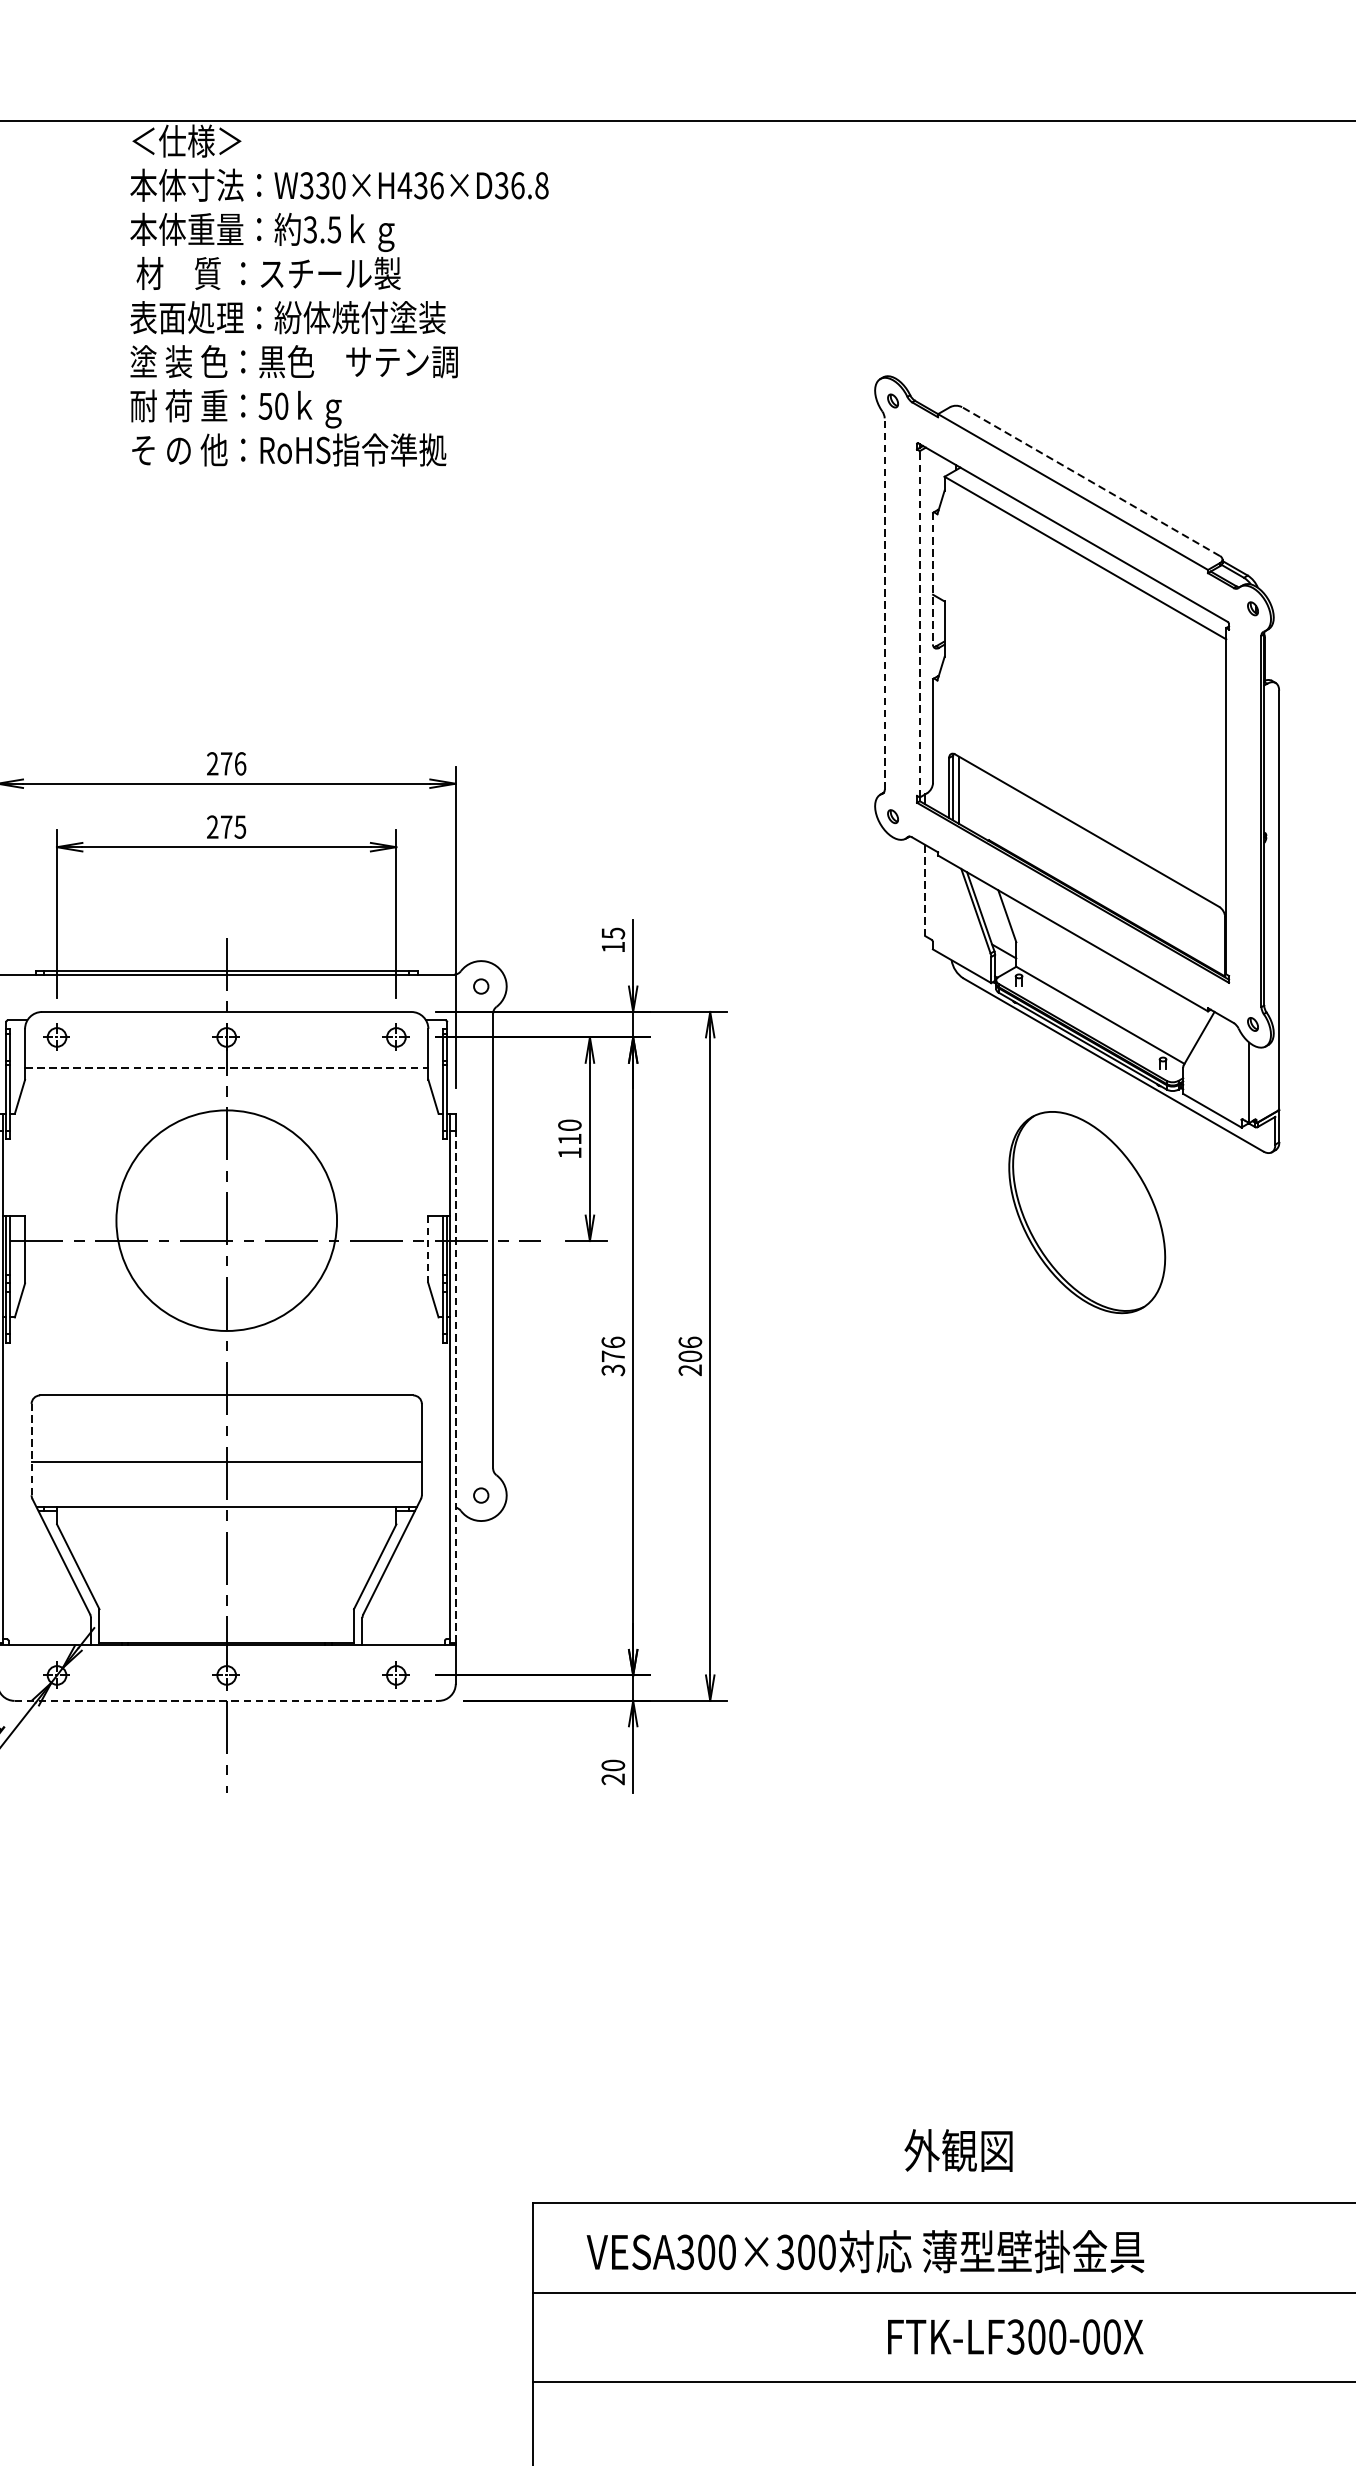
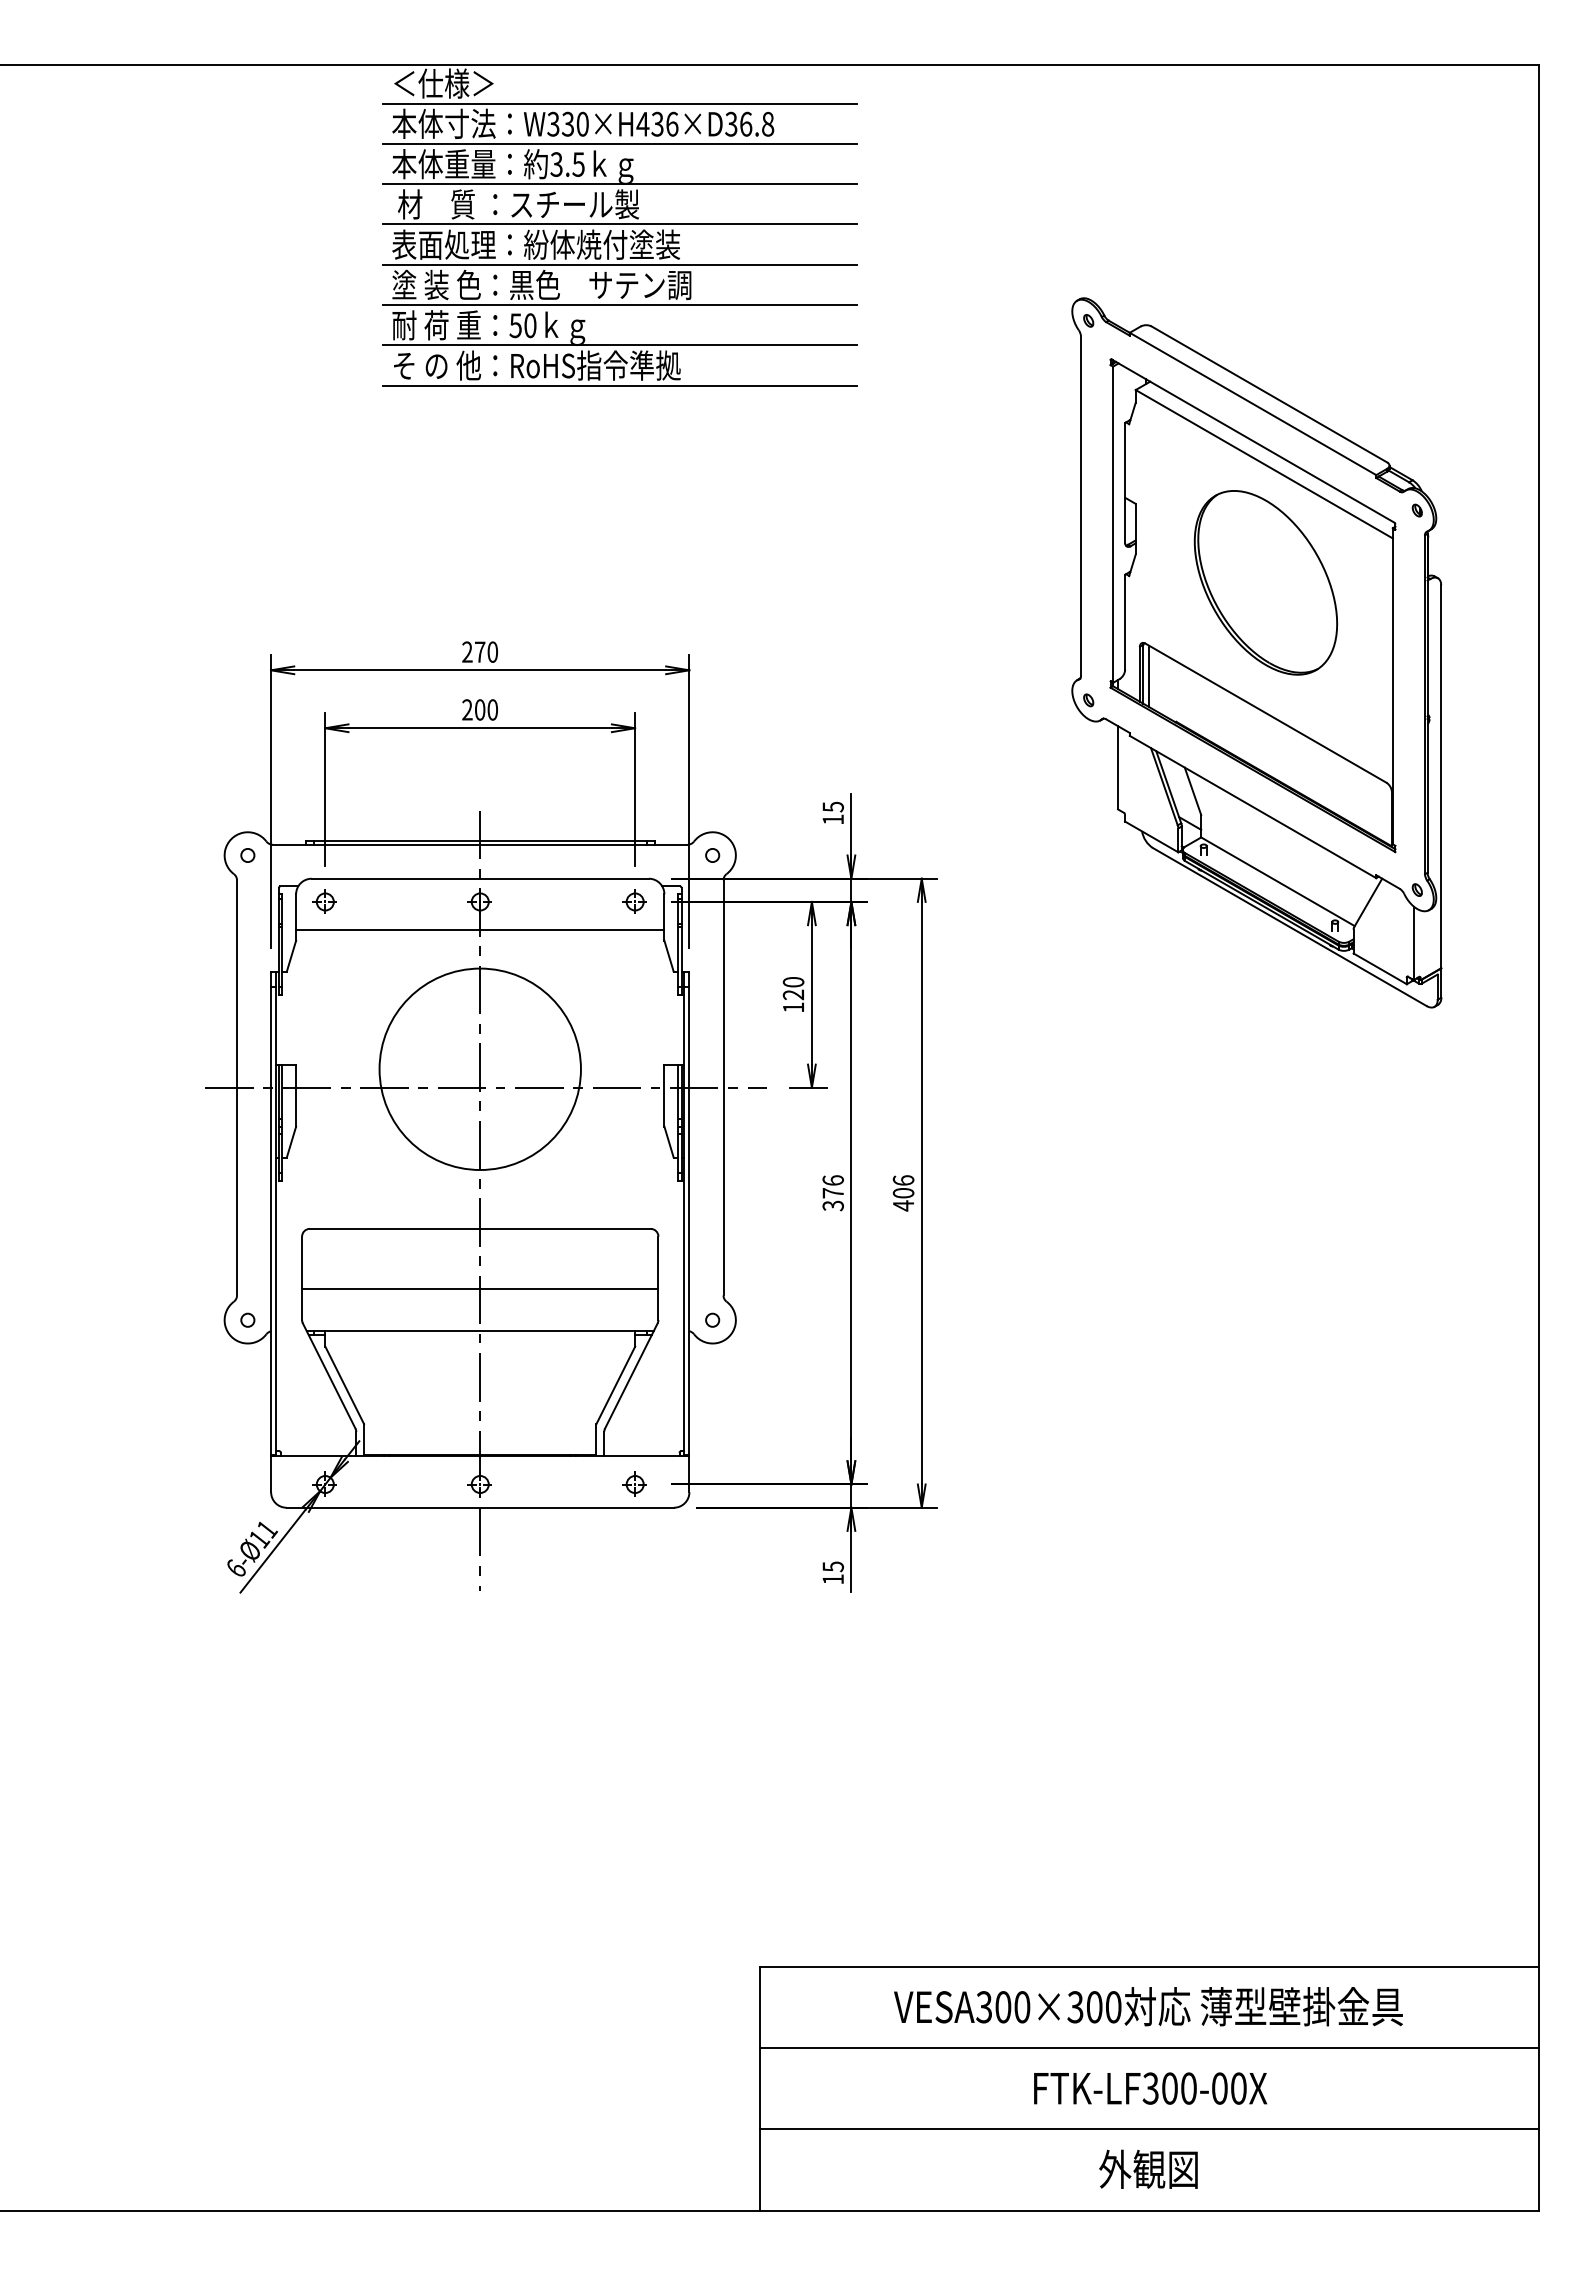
line: (379, 162) -> (619, 103), added
line: (379, 206) -> (619, 143), added
line: (379, 251) -> (619, 184), added
line: (379, 295) -> (619, 224), added
line: (379, 339) -> (619, 264), added
line: (379, 384) -> (619, 305), added
line: (379, 427) -> (619, 345), added
line: (379, 471) -> (619, 385), added
line: (1091, 481) -> (1269, 394), dashed -> solid
line: (933, 579) -> (1125, 483), dashed -> solid
line: (885, 604) -> (1081, 506), dashed -> solid
line: (920, 624) -> (1113, 524), dashed -> solid
text: (240, 763) -> (492, 651), 276 -> 270
text: (233, 826) -> (486, 709), 275 -> 200
line: (925, 890) -> (1118, 767), dashed -> solid
line: (226, 1068) -> (480, 930), dashed -> solid
text: (568, 1138) -> (792, 994), 110 -> 120
part: (1086, 1212) -> (1265, 582), moved
line: (428, 1249) -> (664, 1095), dashed -> solid
text: (689, 1369) -> (902, 1205), 206 -> 406
line: (455, 1386) -> (689, 1220), dashed -> solid
line: (32, 1449) -> (302, 1278), dashed -> solid
line: (226, 1700) -> (480, 1507), dashed -> solid
text: (612, 1771) -> (832, 1572), 20 -> 15
text: (958, 2149) -> (1148, 2168), moved
text: (865, 2251) -> (1148, 2006), moved
text: (1015, 2336) -> (1150, 2088), moved

